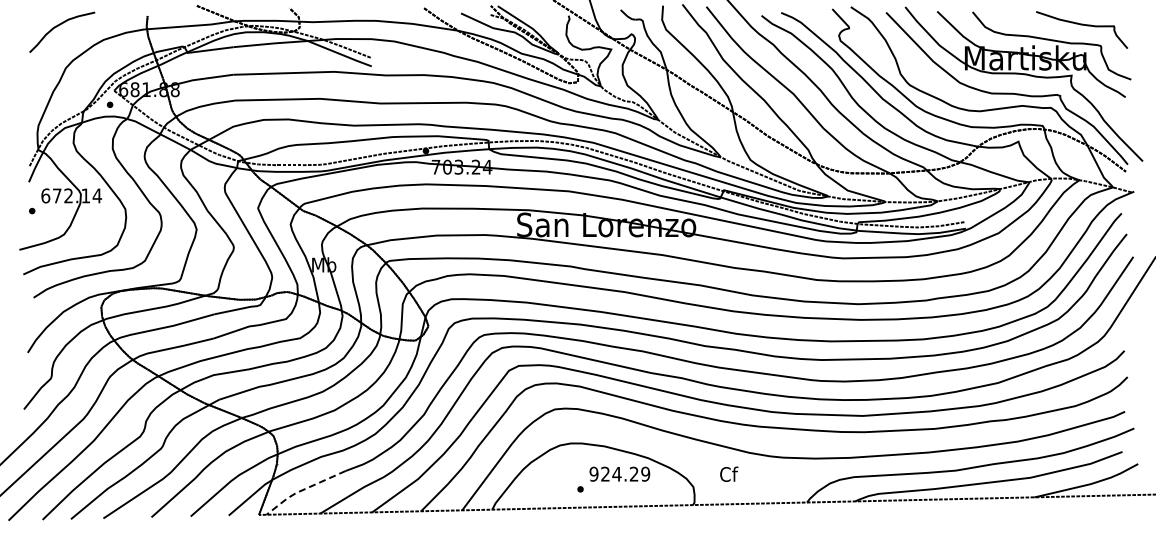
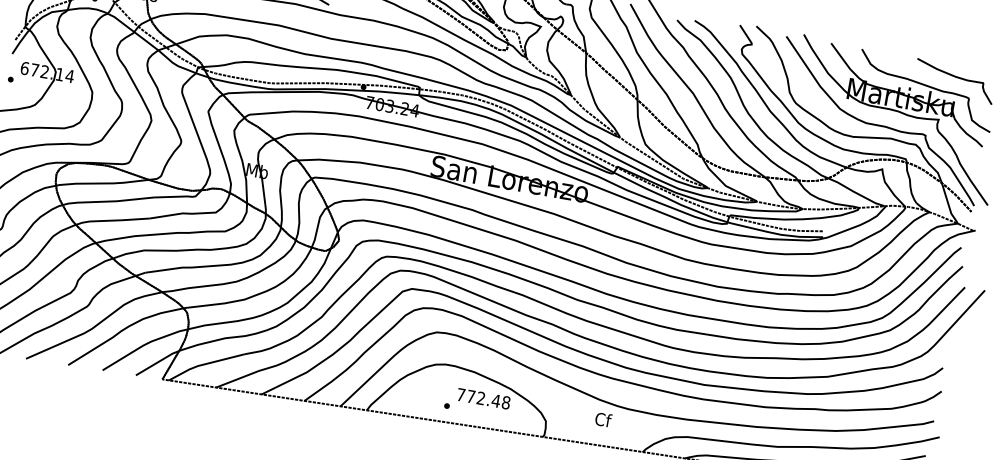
text: (619, 473) -> (483, 398), 924.29 -> 772.48
text: (729, 473) -> (603, 419), moved
line: (302, 490) -> (204, 364), dashed -> solid

